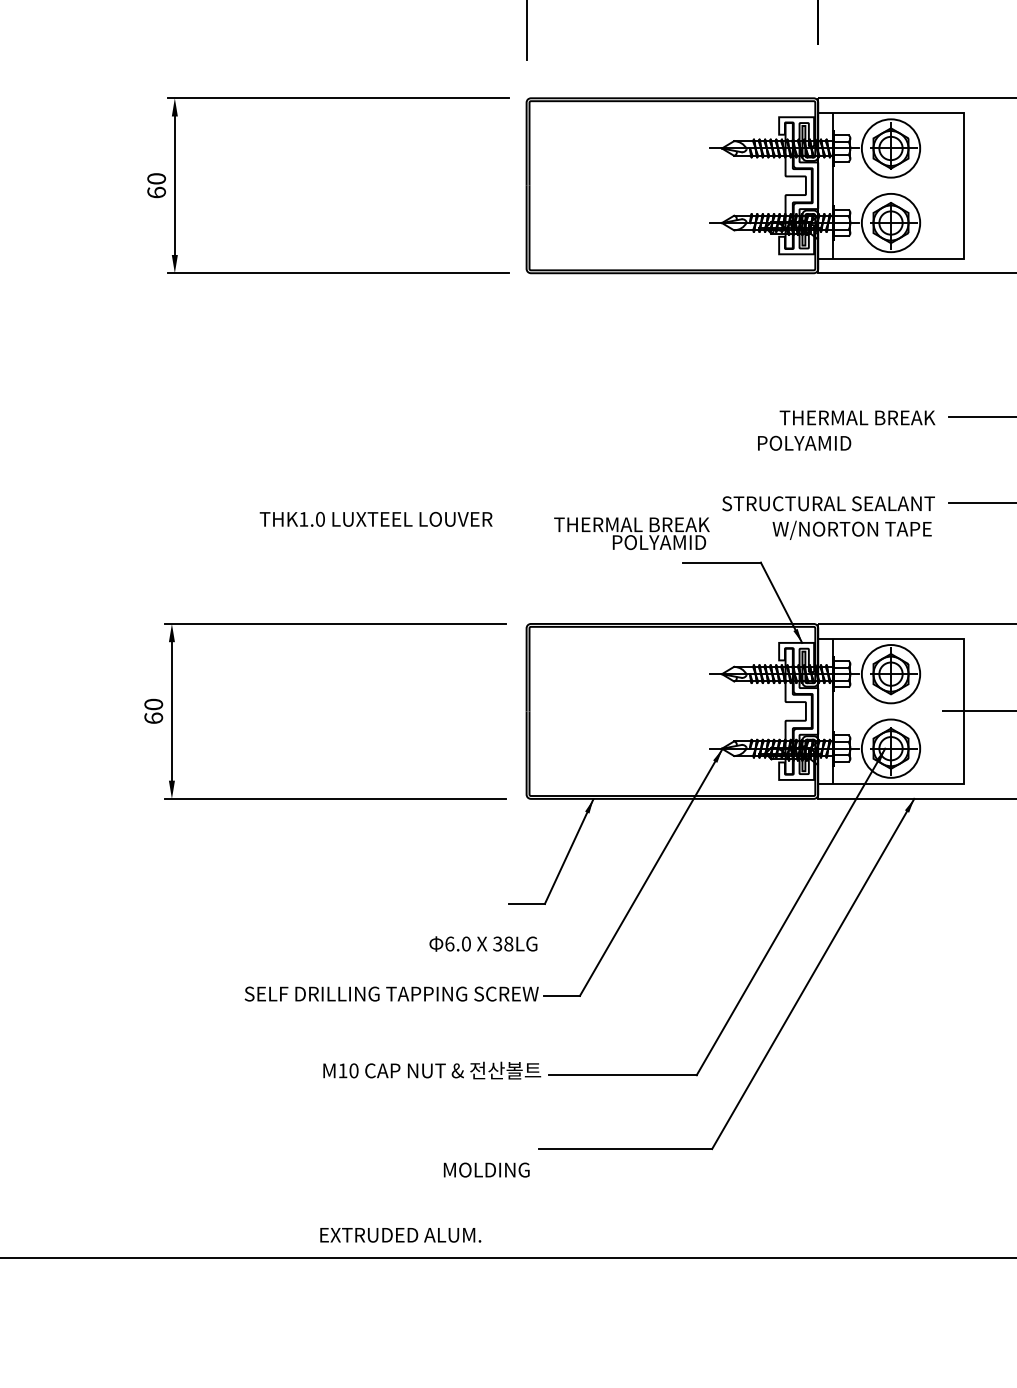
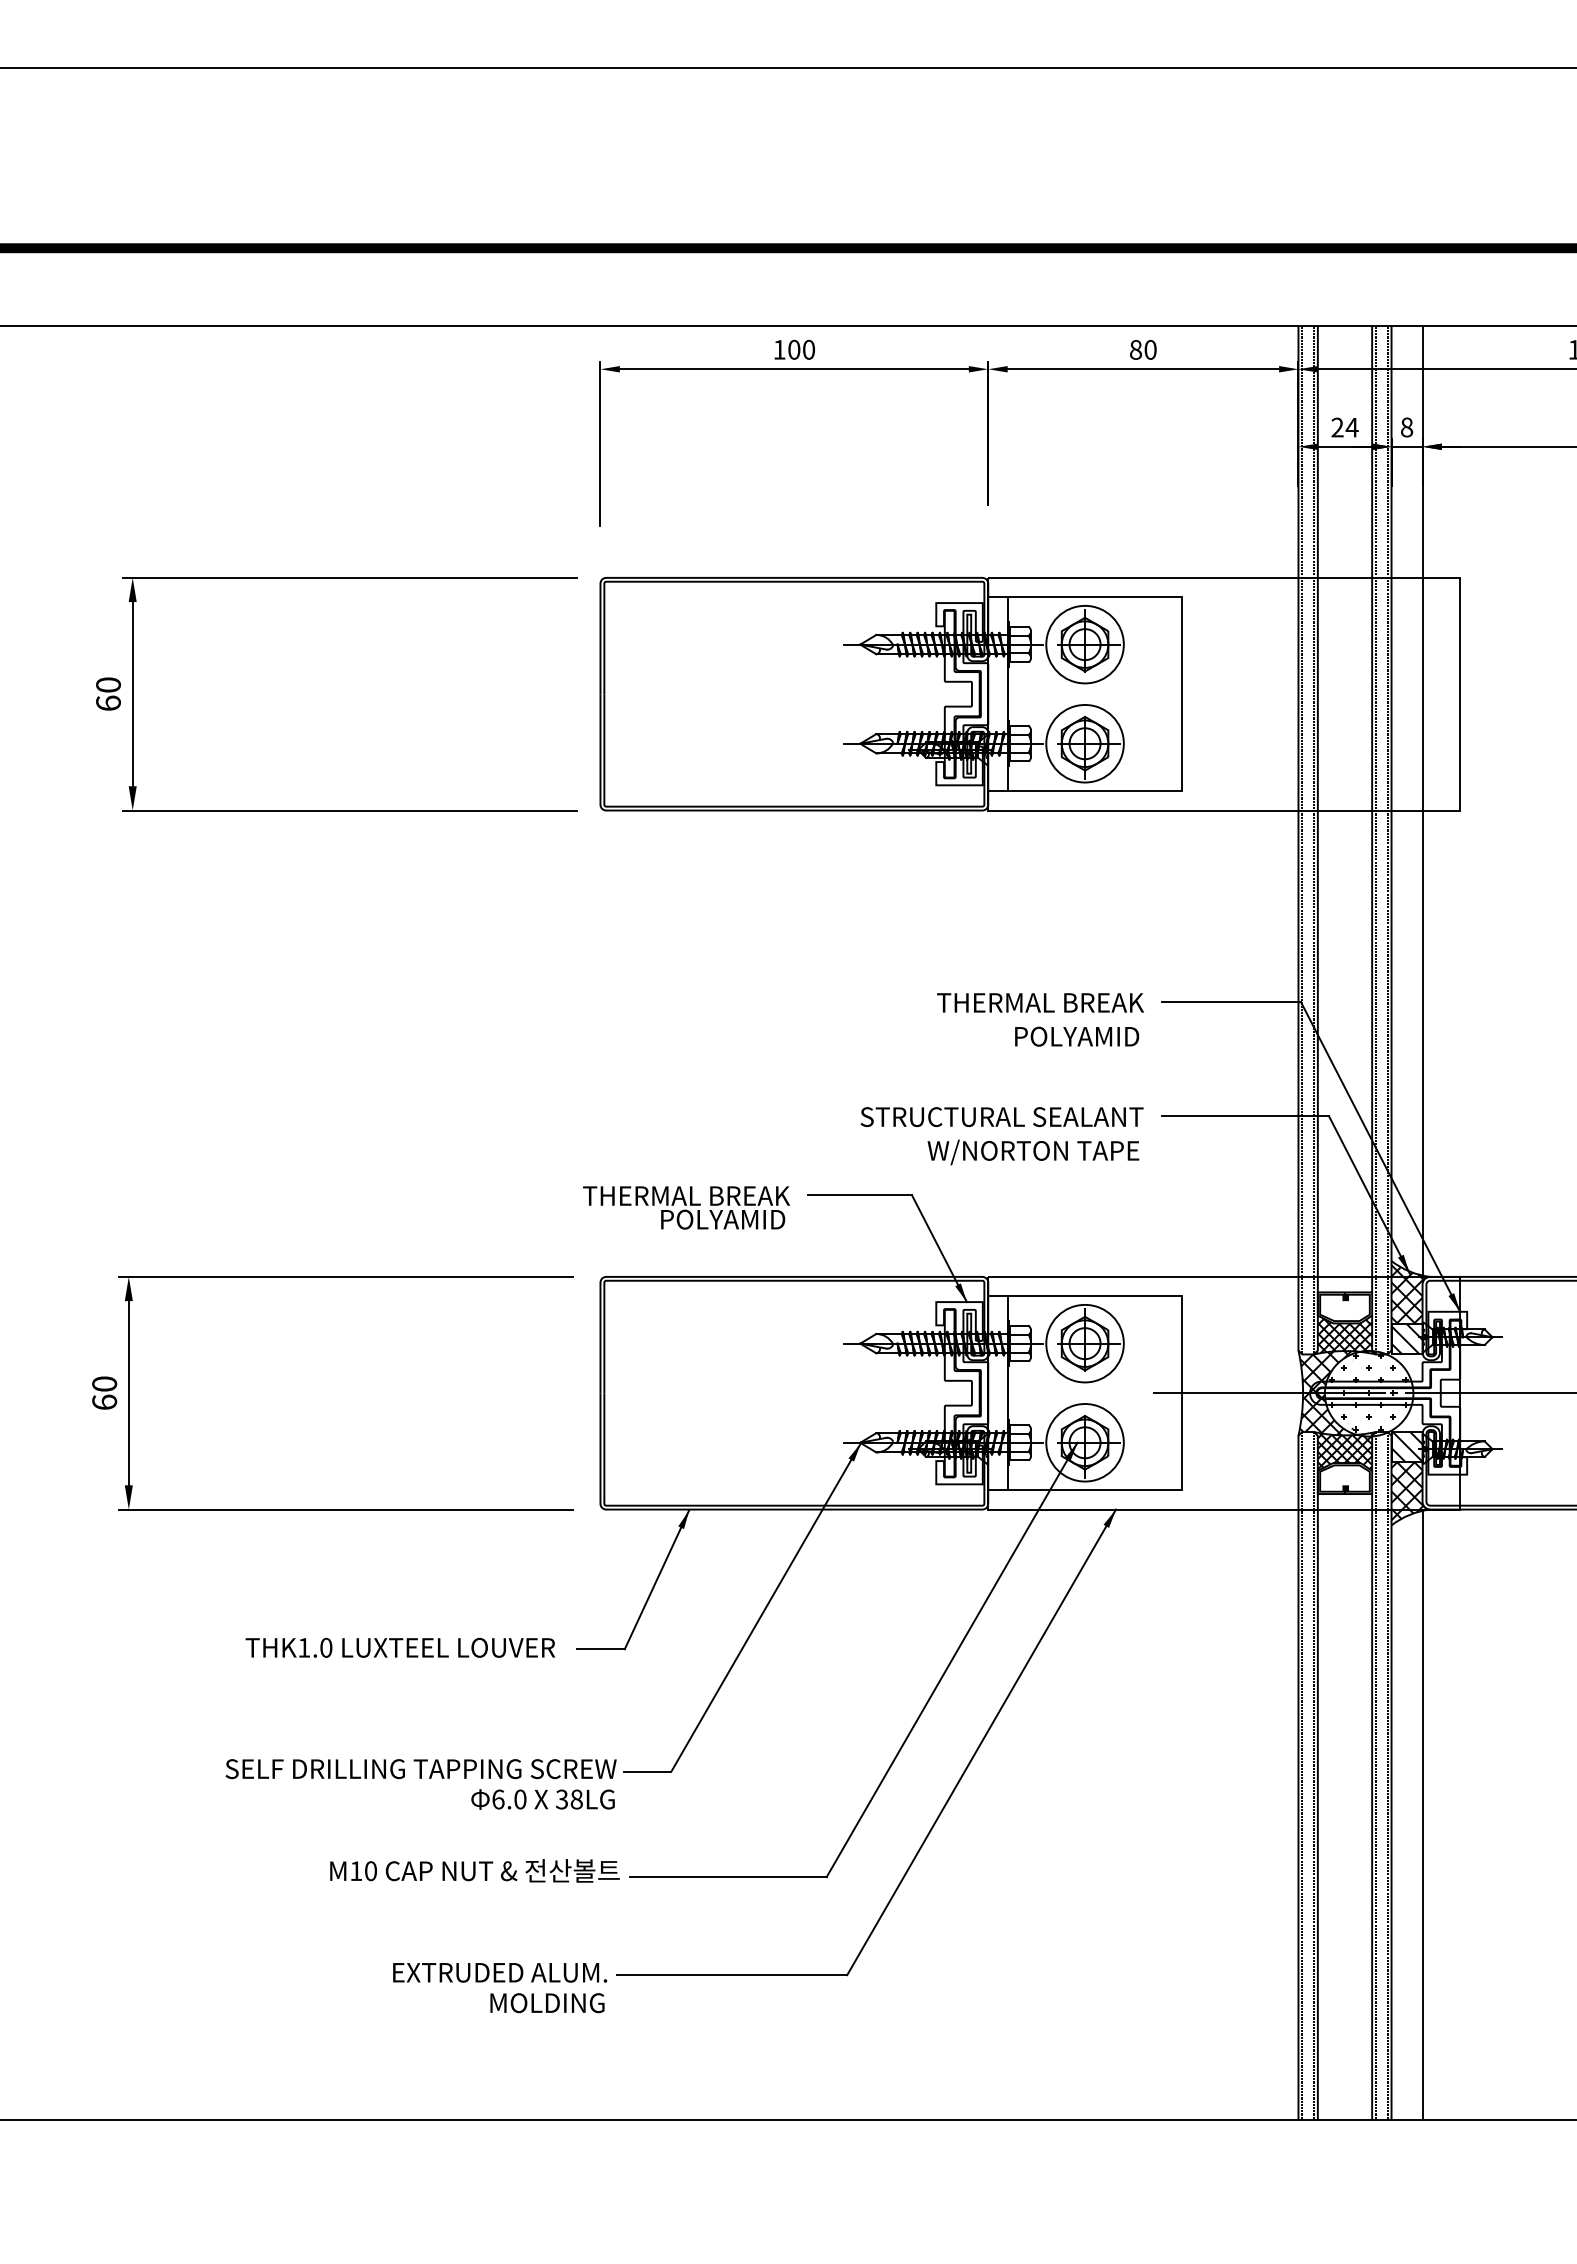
text: (804, 443) -> (1077, 1036), moved
text: (376, 519) -> (400, 1647), moved
text: (631, 533) -> (686, 1207), moved
text: (483, 944) -> (542, 1799), moved
text: (401, 1235) -> (500, 1972), moved

